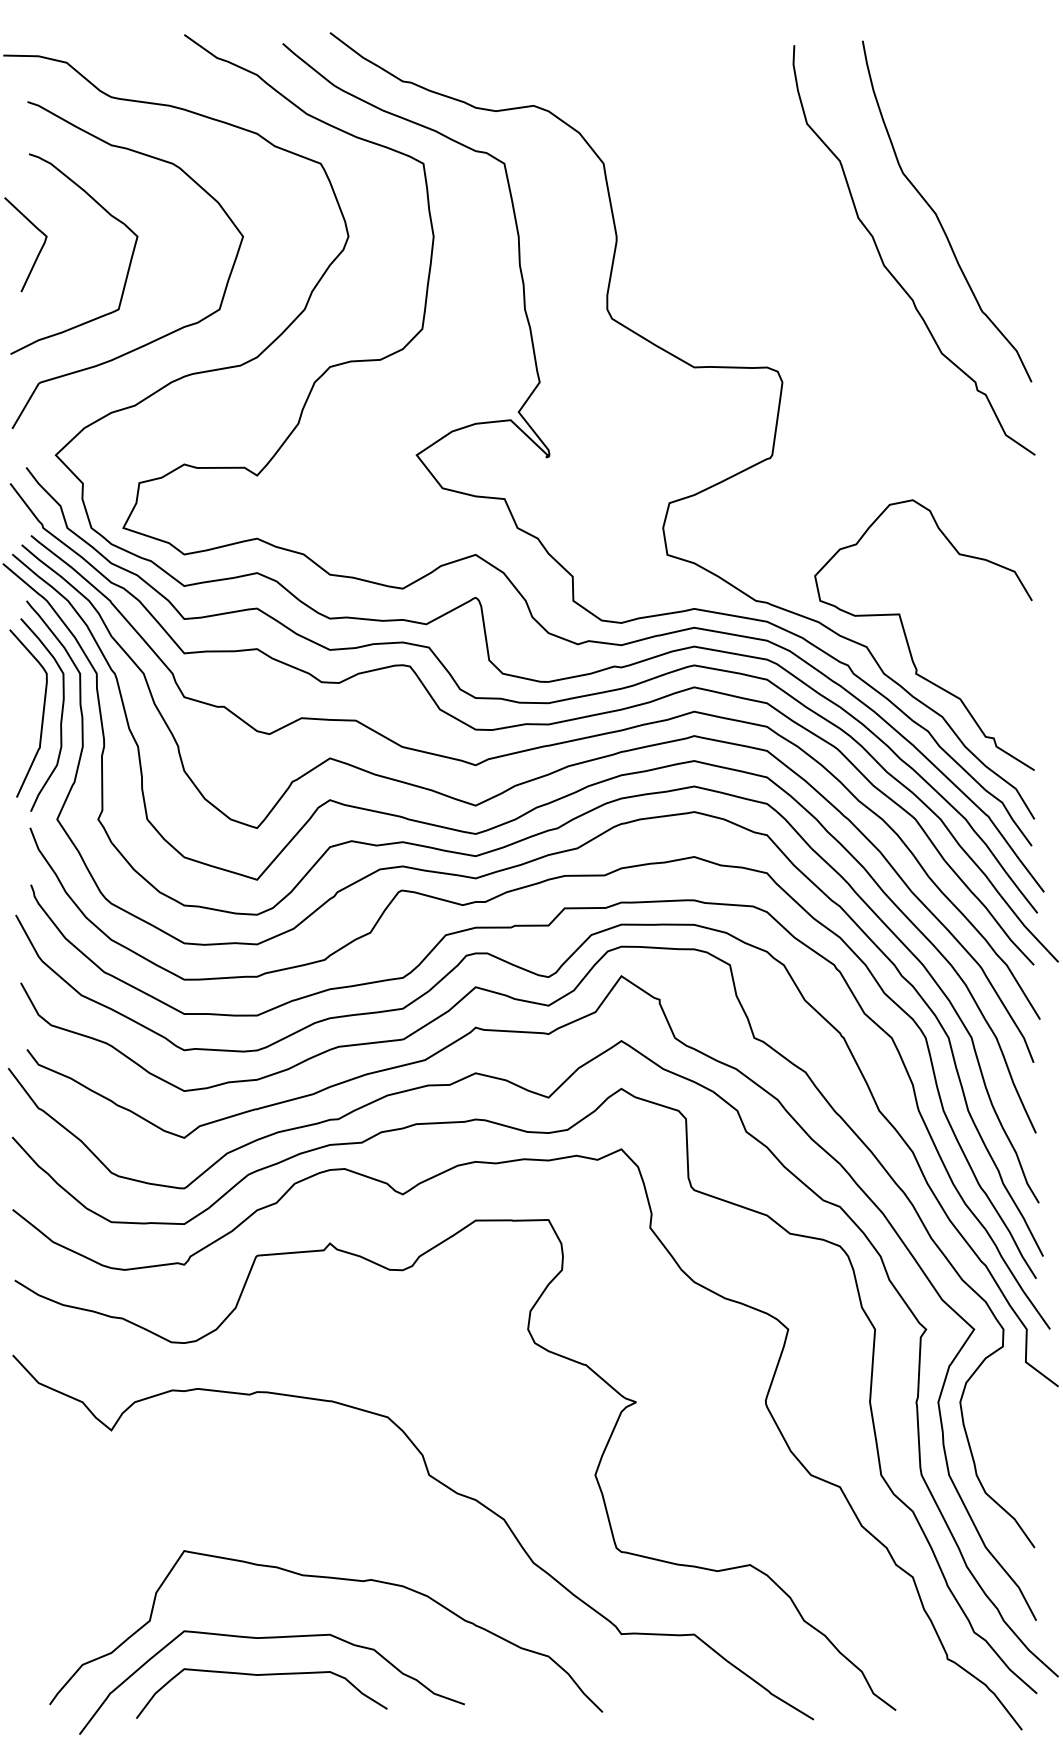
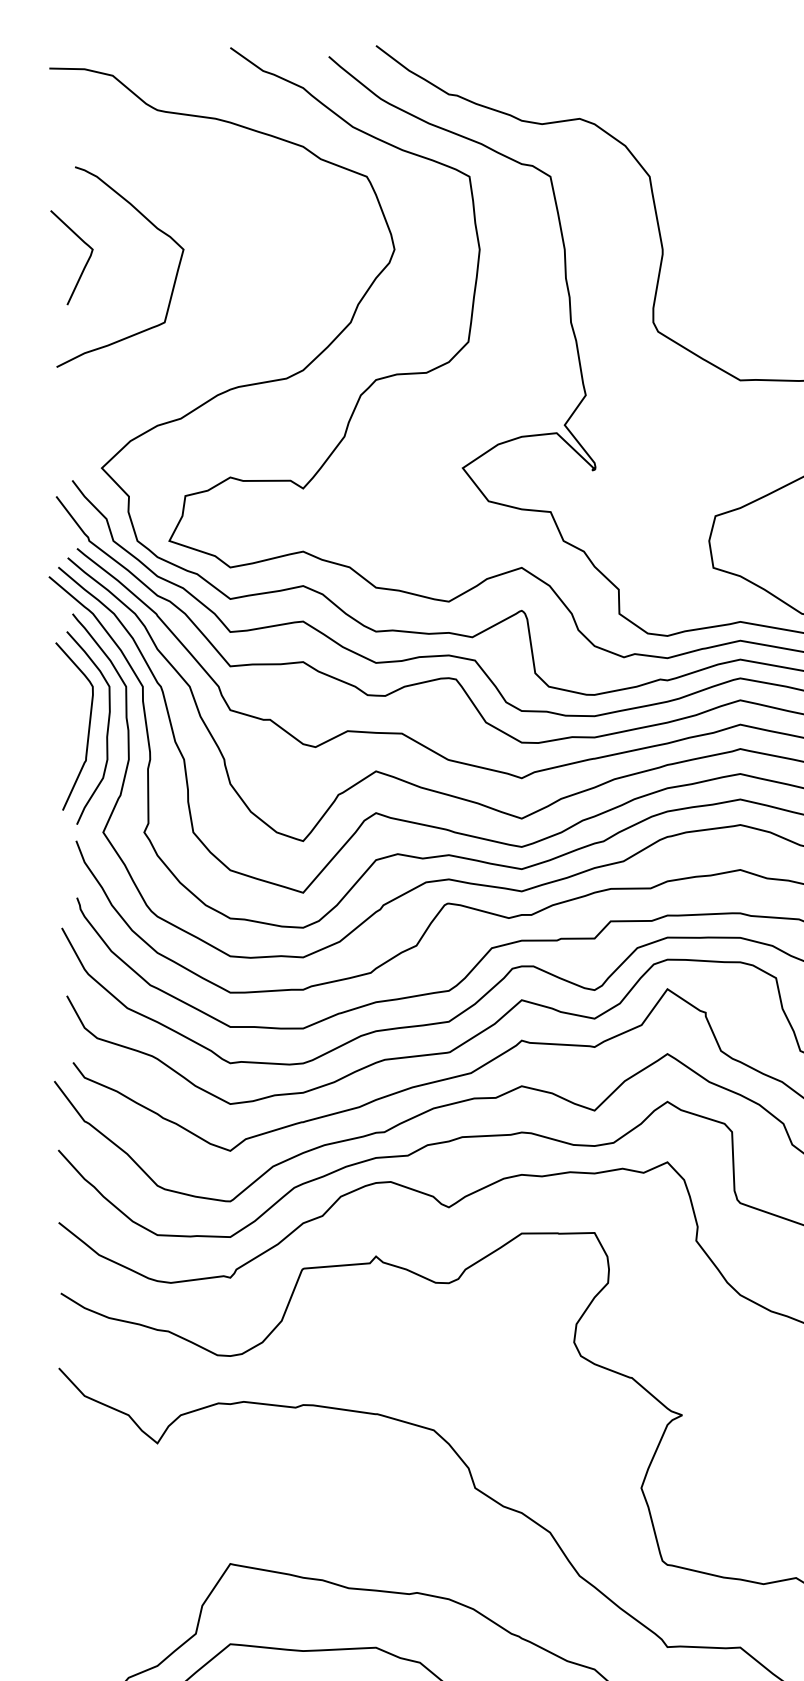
curve: (163, 335) -> (209, 348), removed

